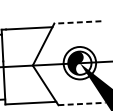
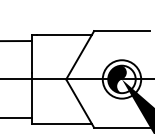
line: (77, 22) -> (121, 31), dashed -> solid
line: (81, 103) -> (121, 127), dashed -> solid

